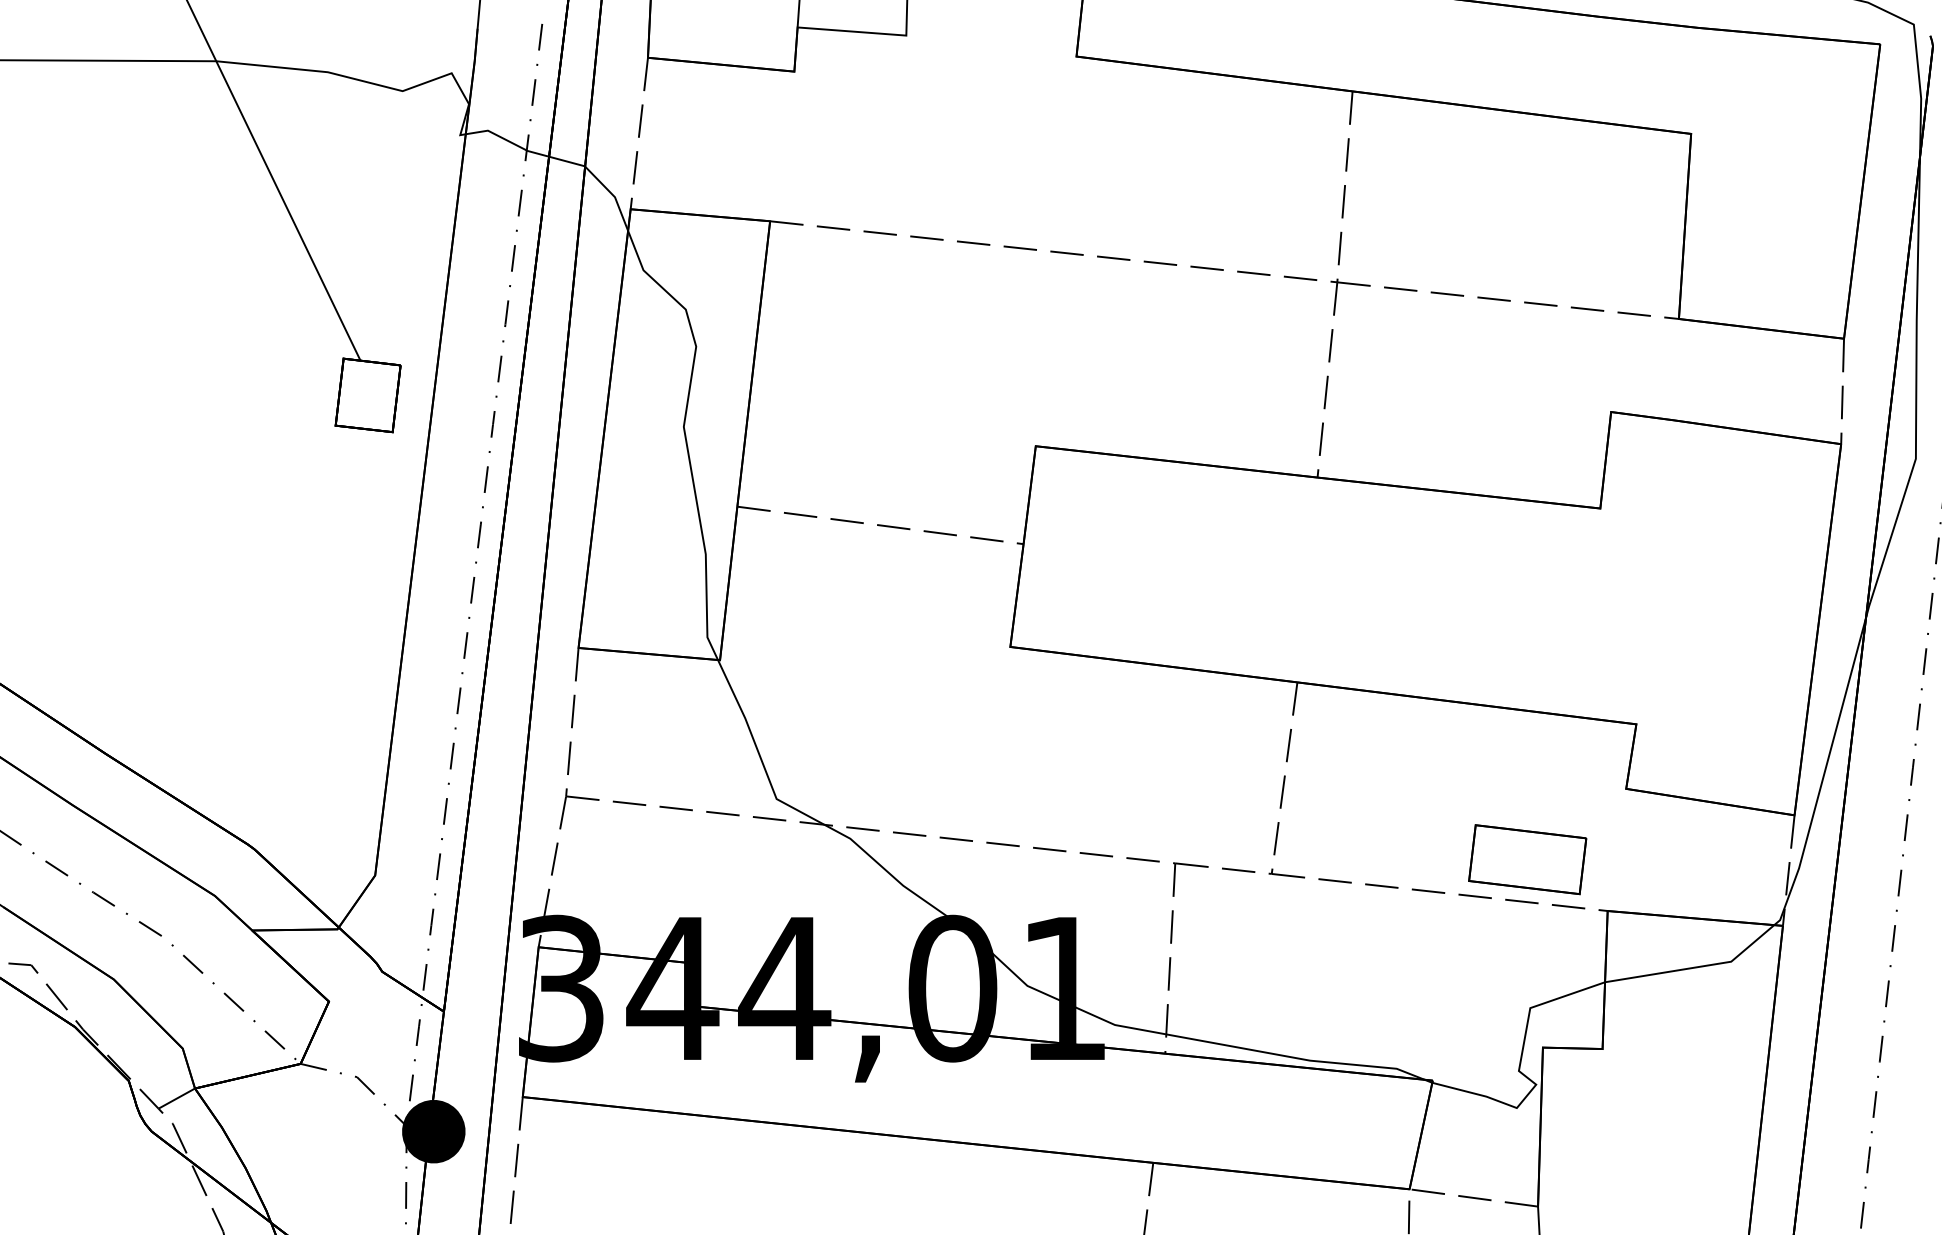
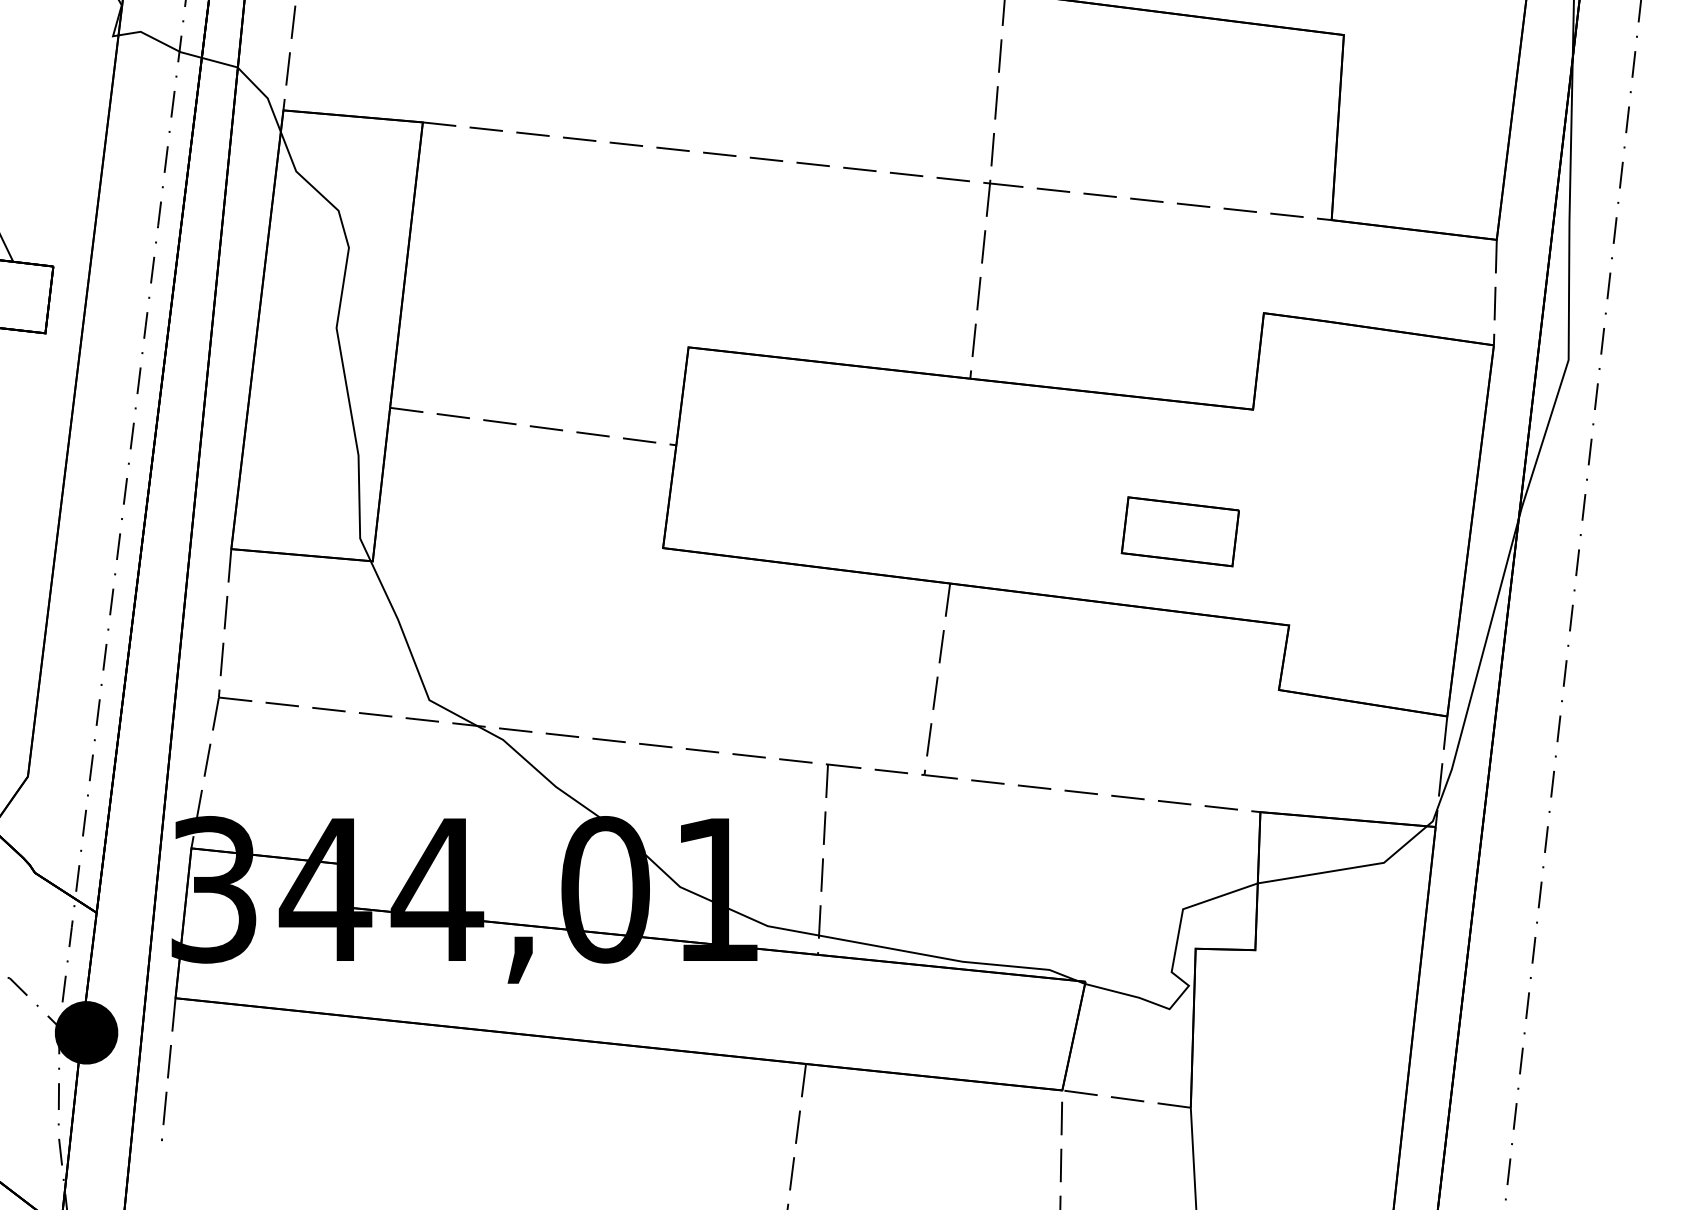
part: (1527, 859) -> (1180, 531), moved

